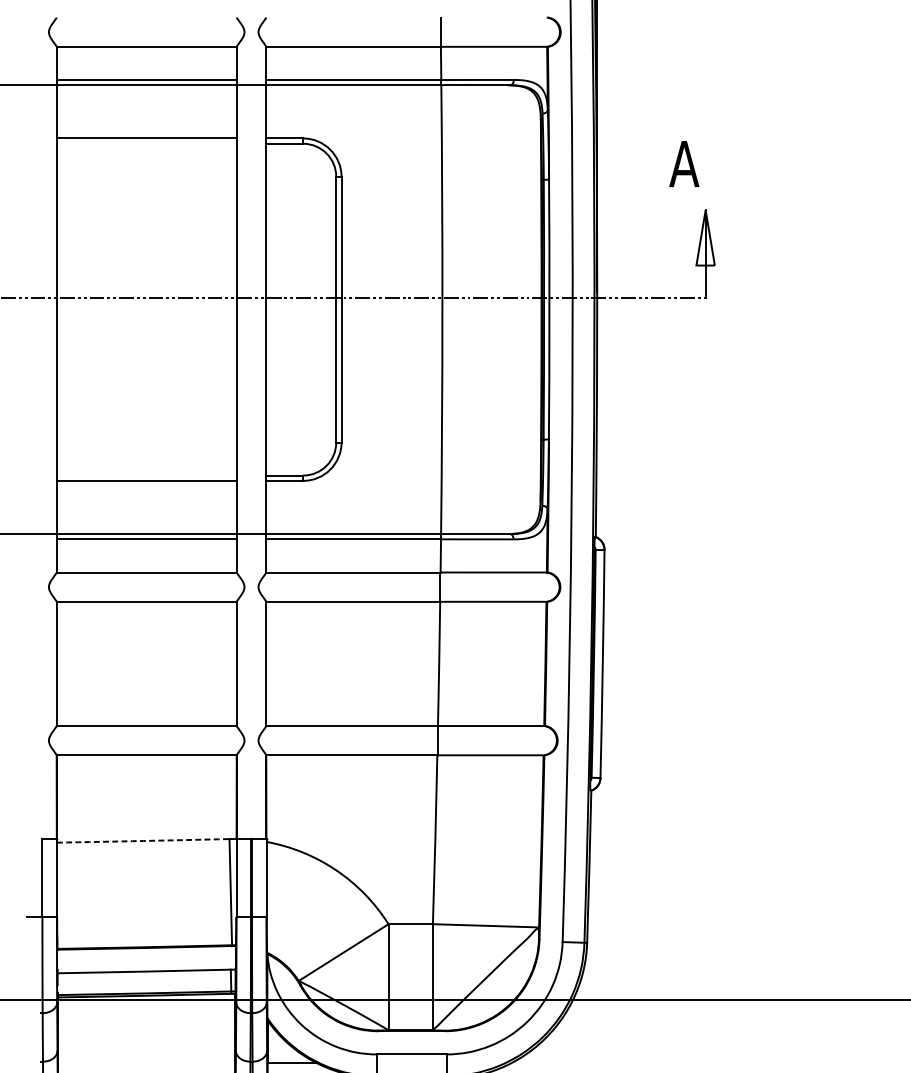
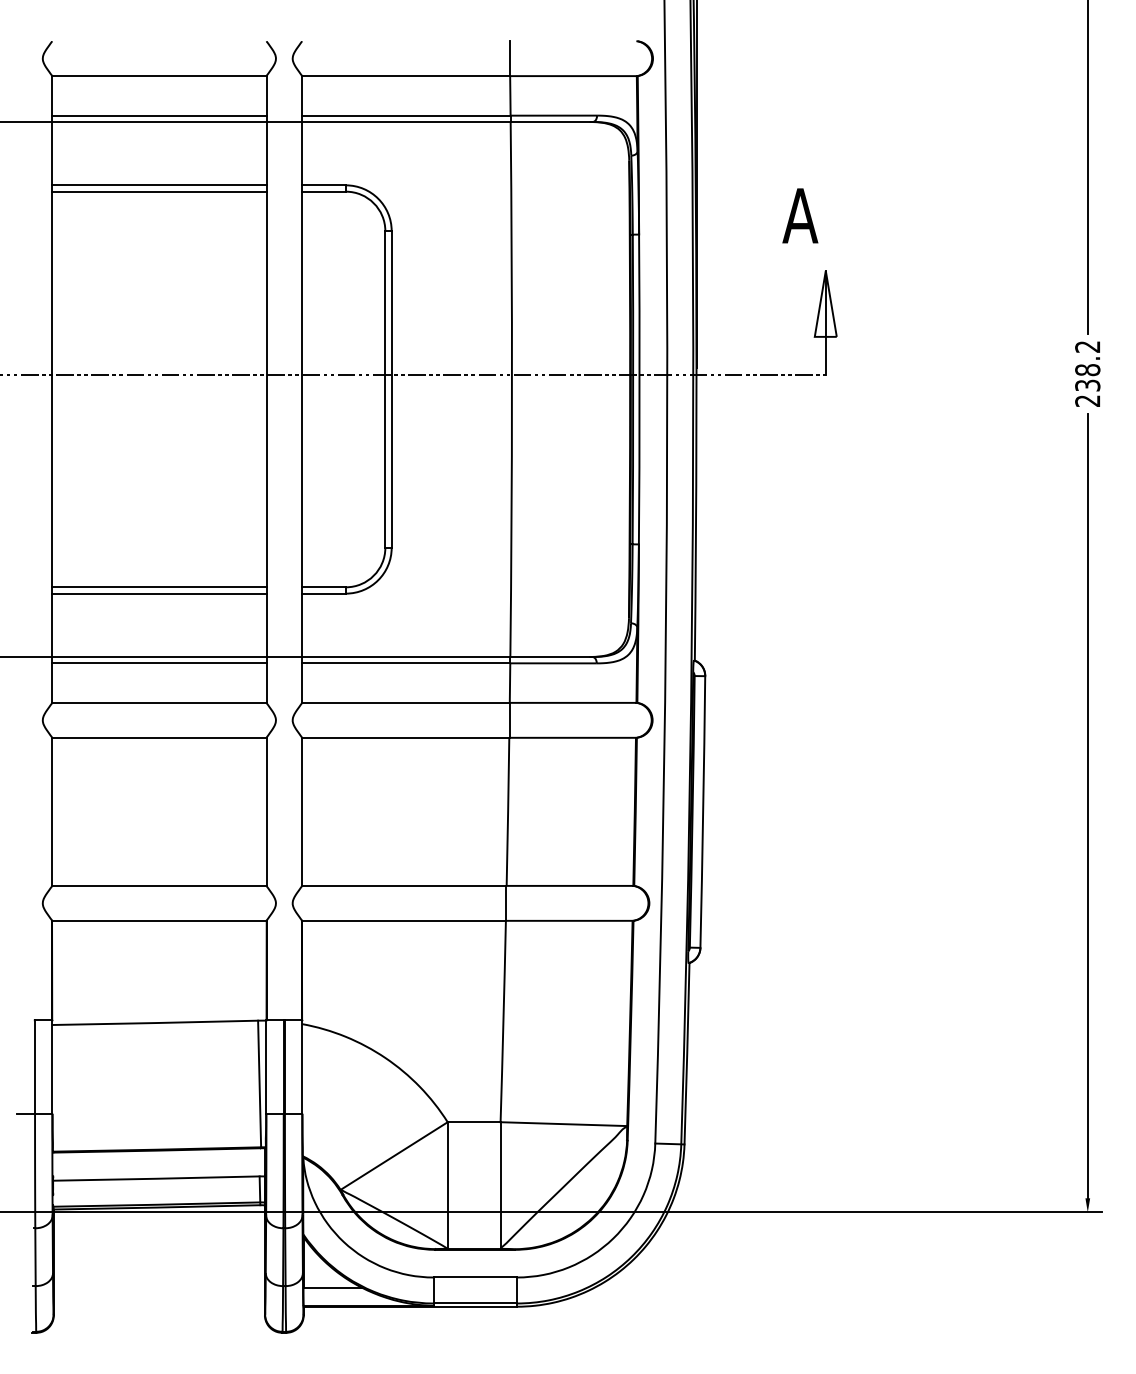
line: (146, 143) -> (159, 191), added
line: (146, 475) -> (159, 587), added
arc: (143, 841) -> (155, 1023), dashed -> solid

